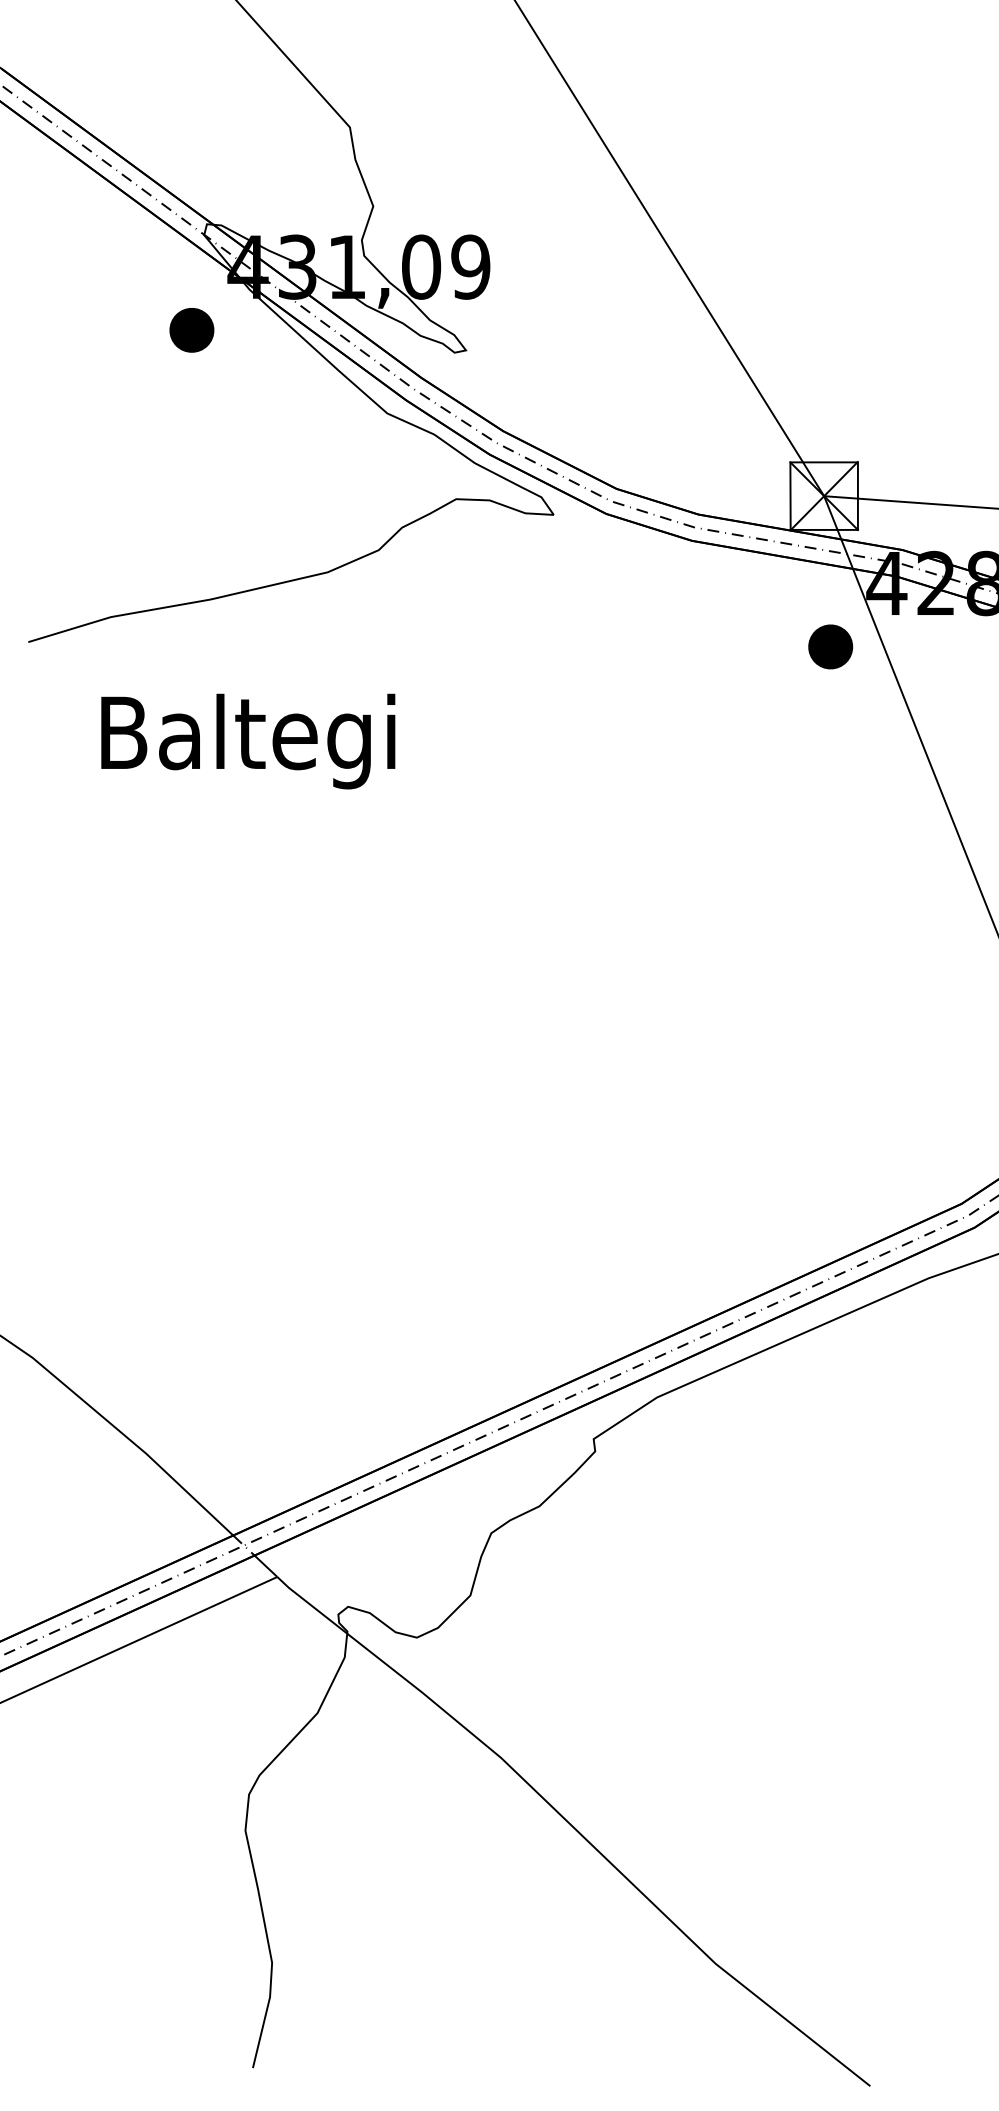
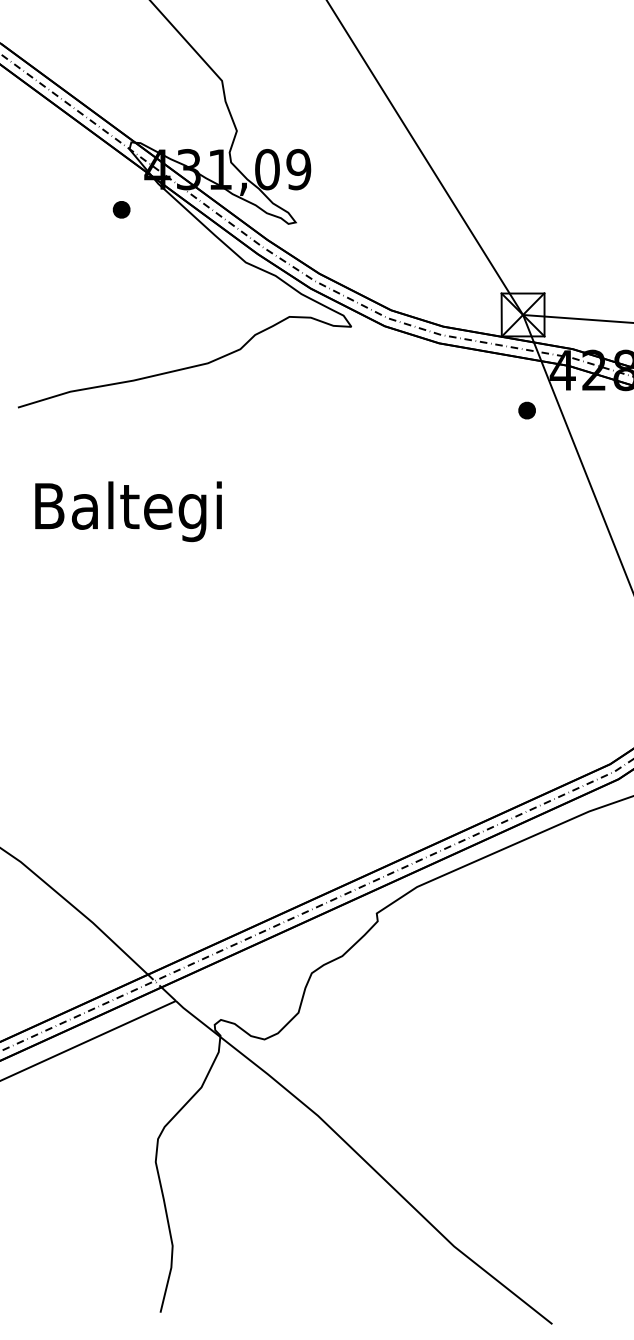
part: (191, 329) -> (121, 209), size x0.62
part: (829, 646) -> (526, 410), size x0.62
text: (248, 741) -> (128, 511), moved

